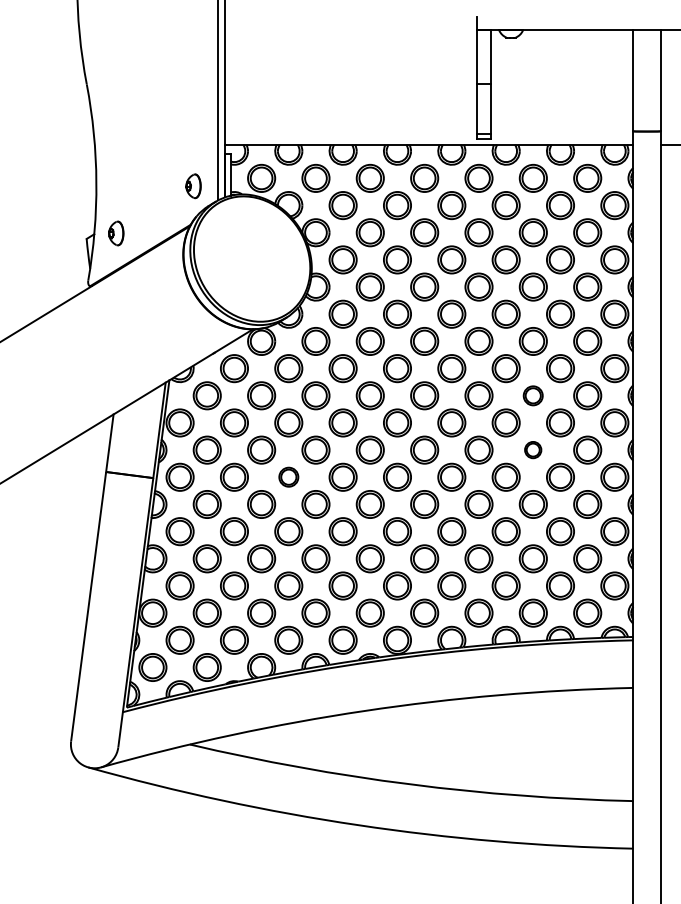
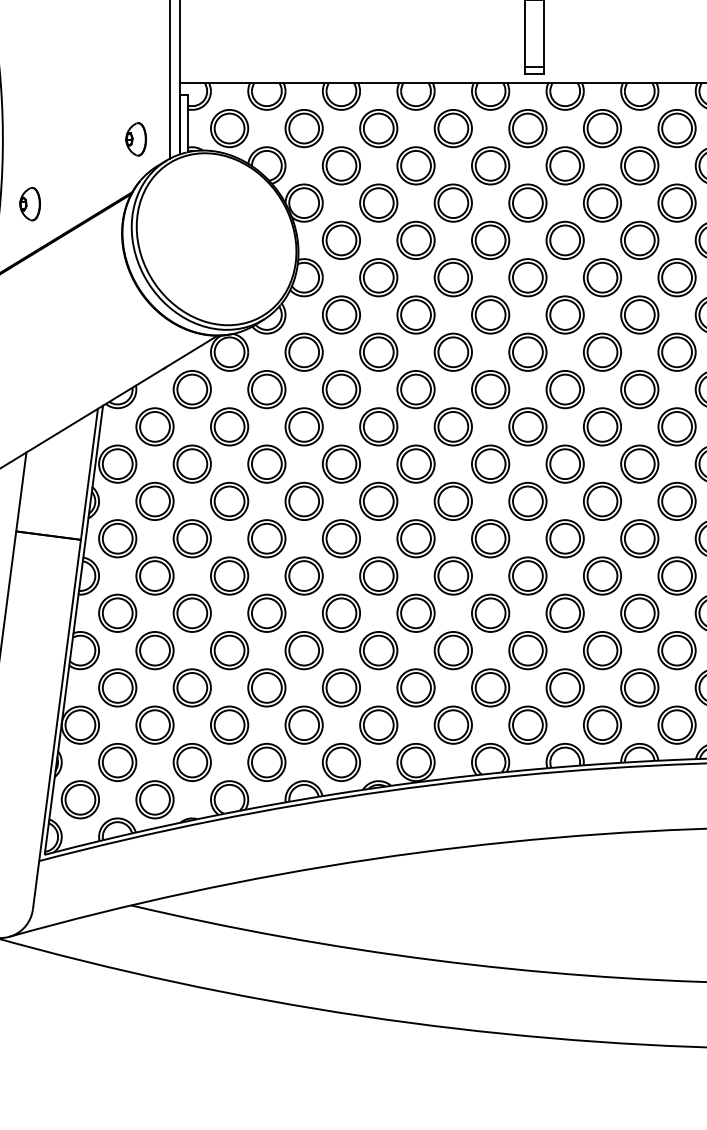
part: (532, 395) -> (601, 426), size x1.43
part: (532, 449) -> (601, 500), size x1.67
part: (288, 476) -> (266, 537), size x1.43

